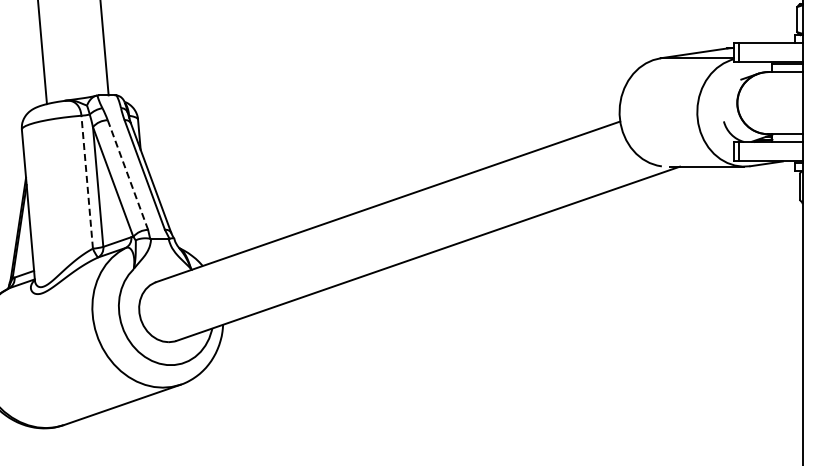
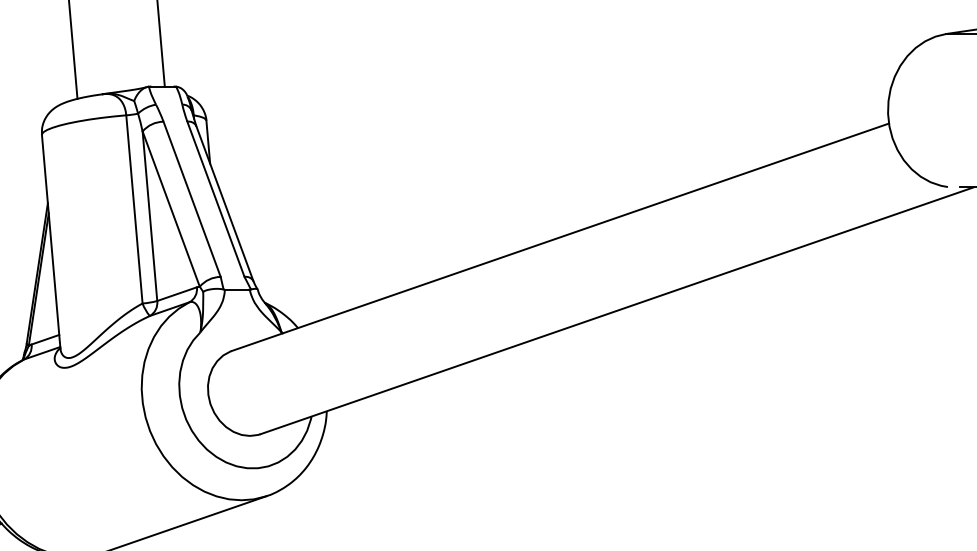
line: (128, 175) -> (192, 199), dashed -> solid
line: (87, 182) -> (134, 209), dashed -> solid

